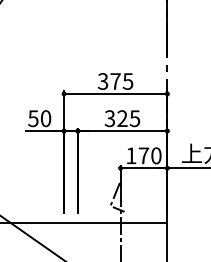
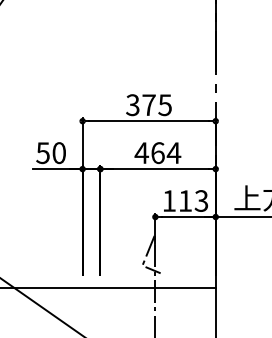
text: (122, 118) -> (157, 152), 325 -> 464
text: (149, 155) -> (192, 200), 170 -> 113

